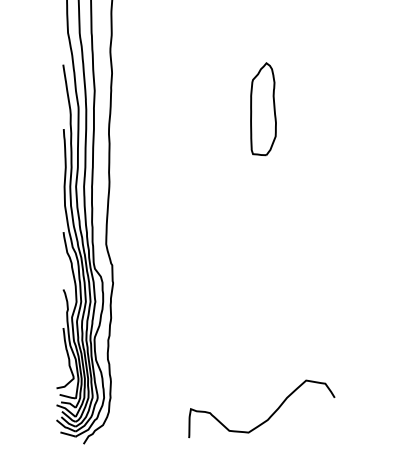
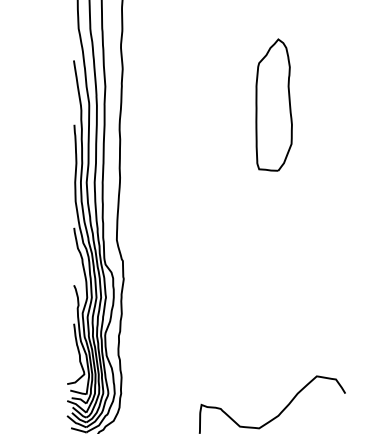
part: (263, 108) -> (274, 104), size x1.43

